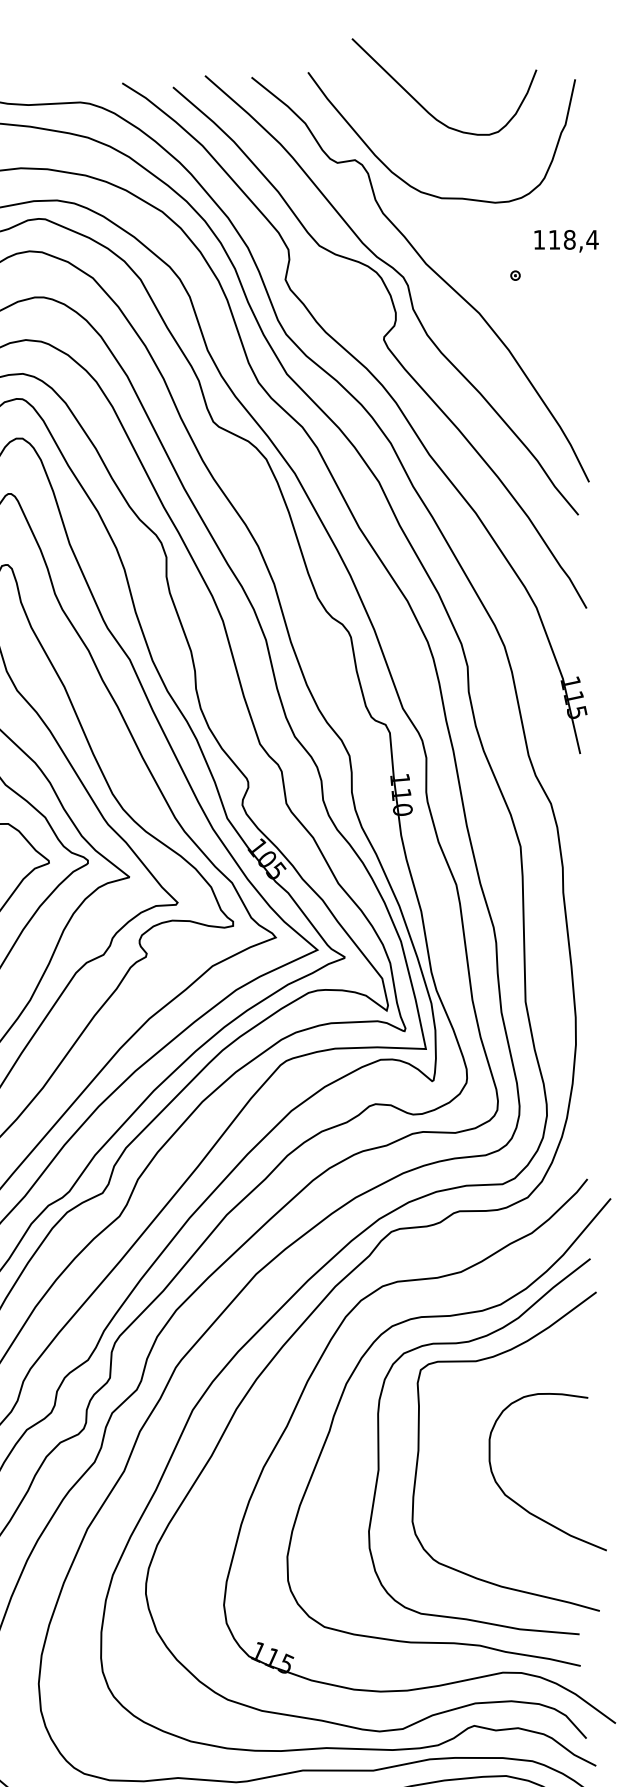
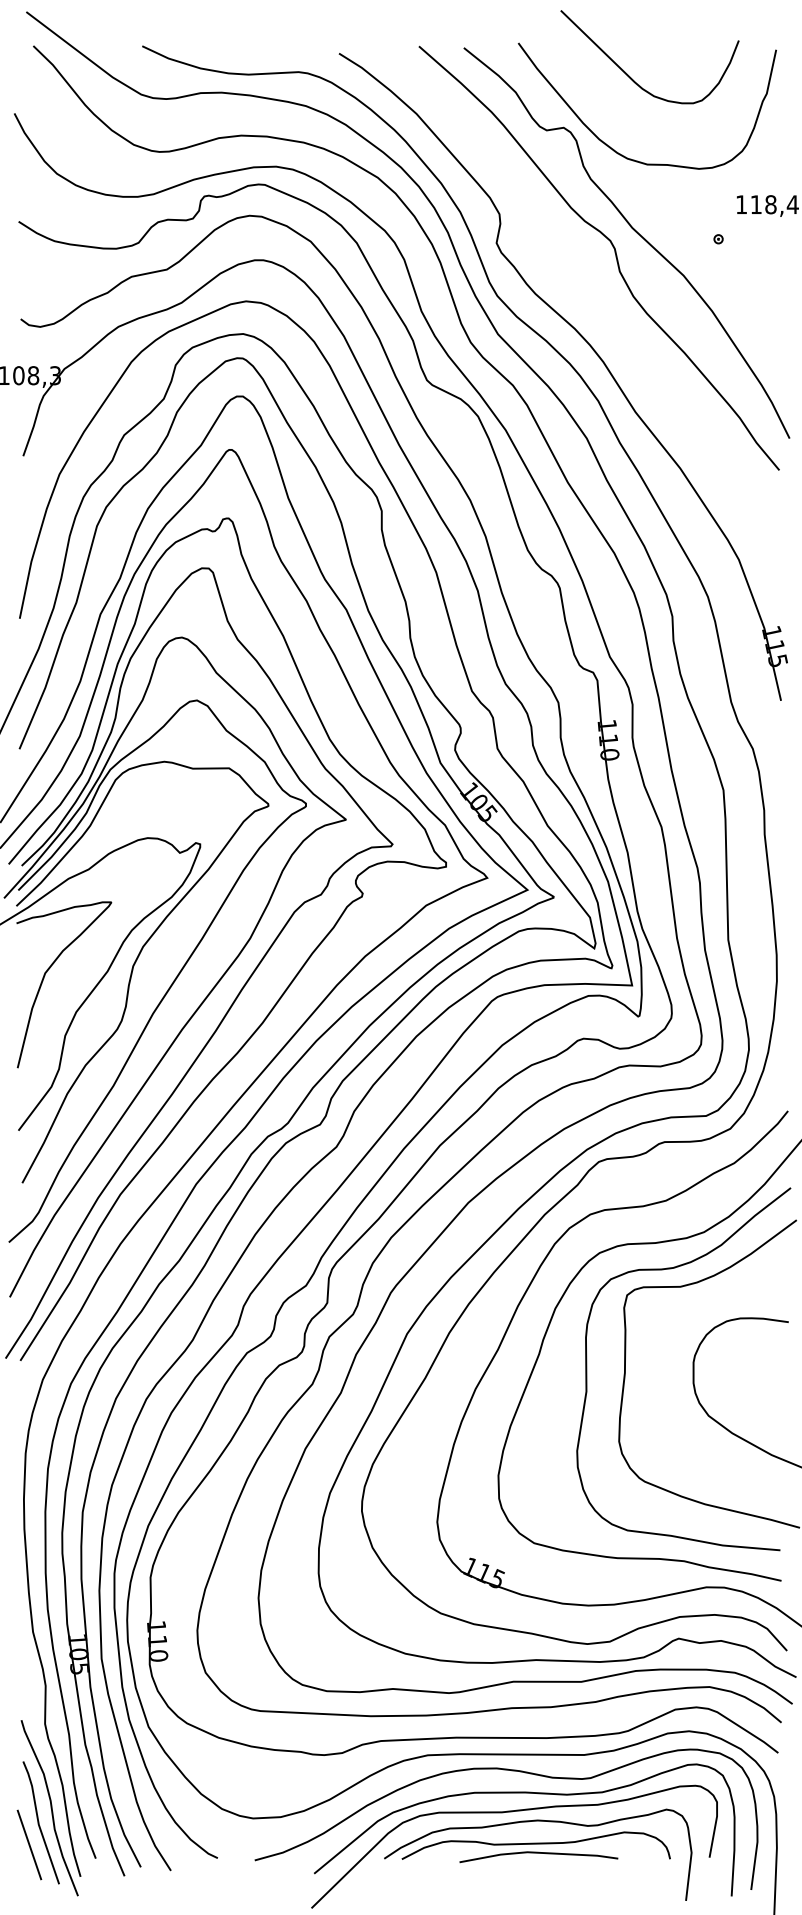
curve: (384, 344) -> (592, 305), removed

